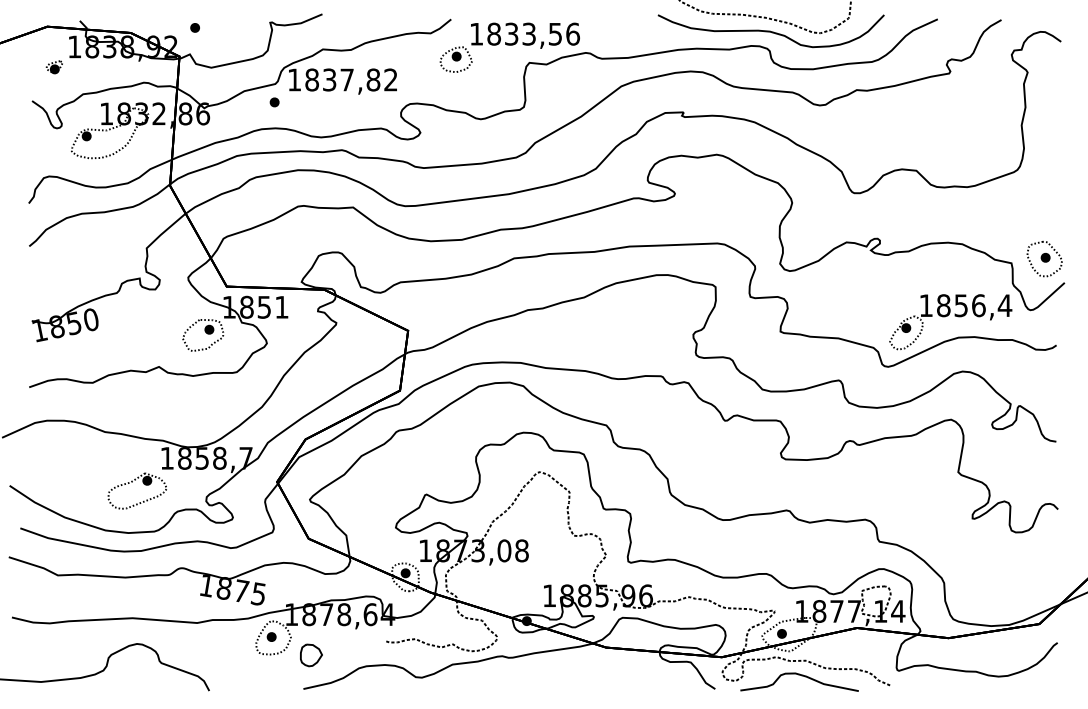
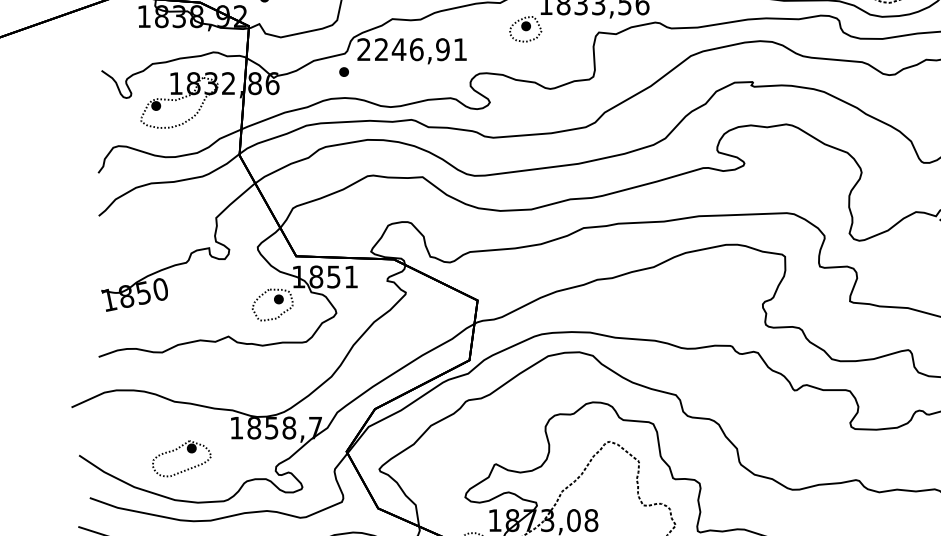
part: (53, 67) -> (122, 37), removed
text: (342, 79) -> (411, 49), 1837,82 -> 2246,91
part: (132, 482) -> (176, 450), moved

